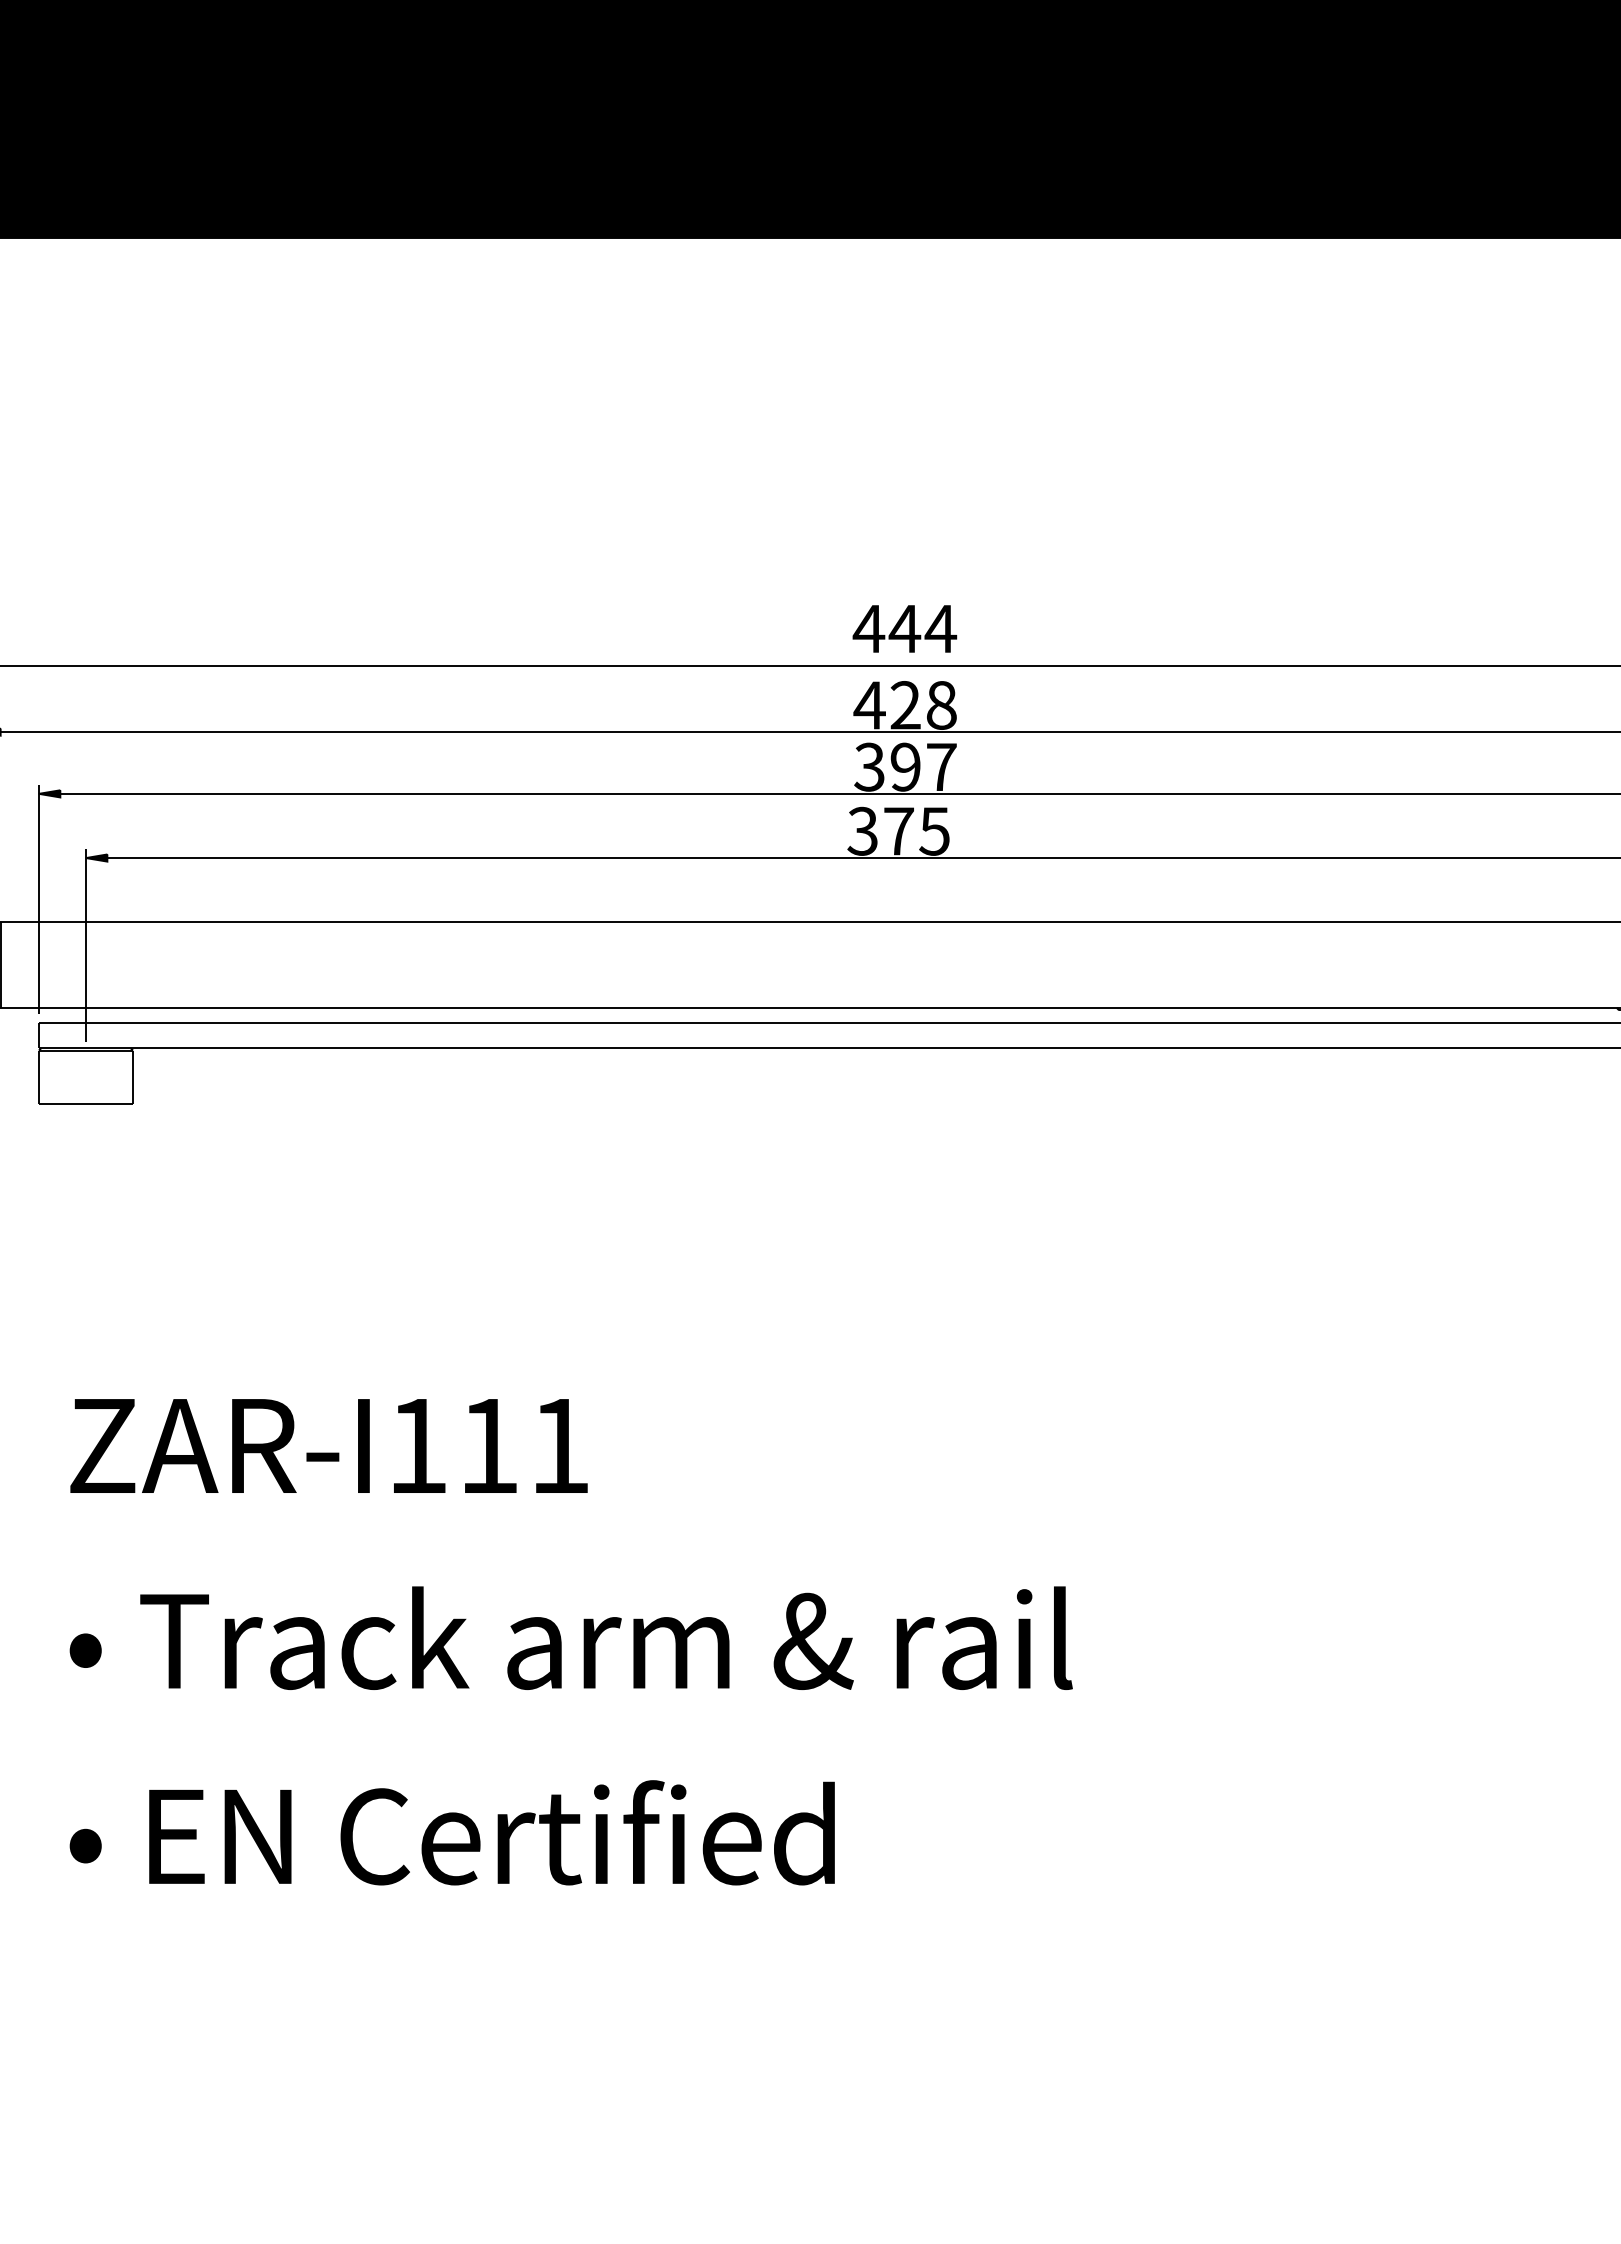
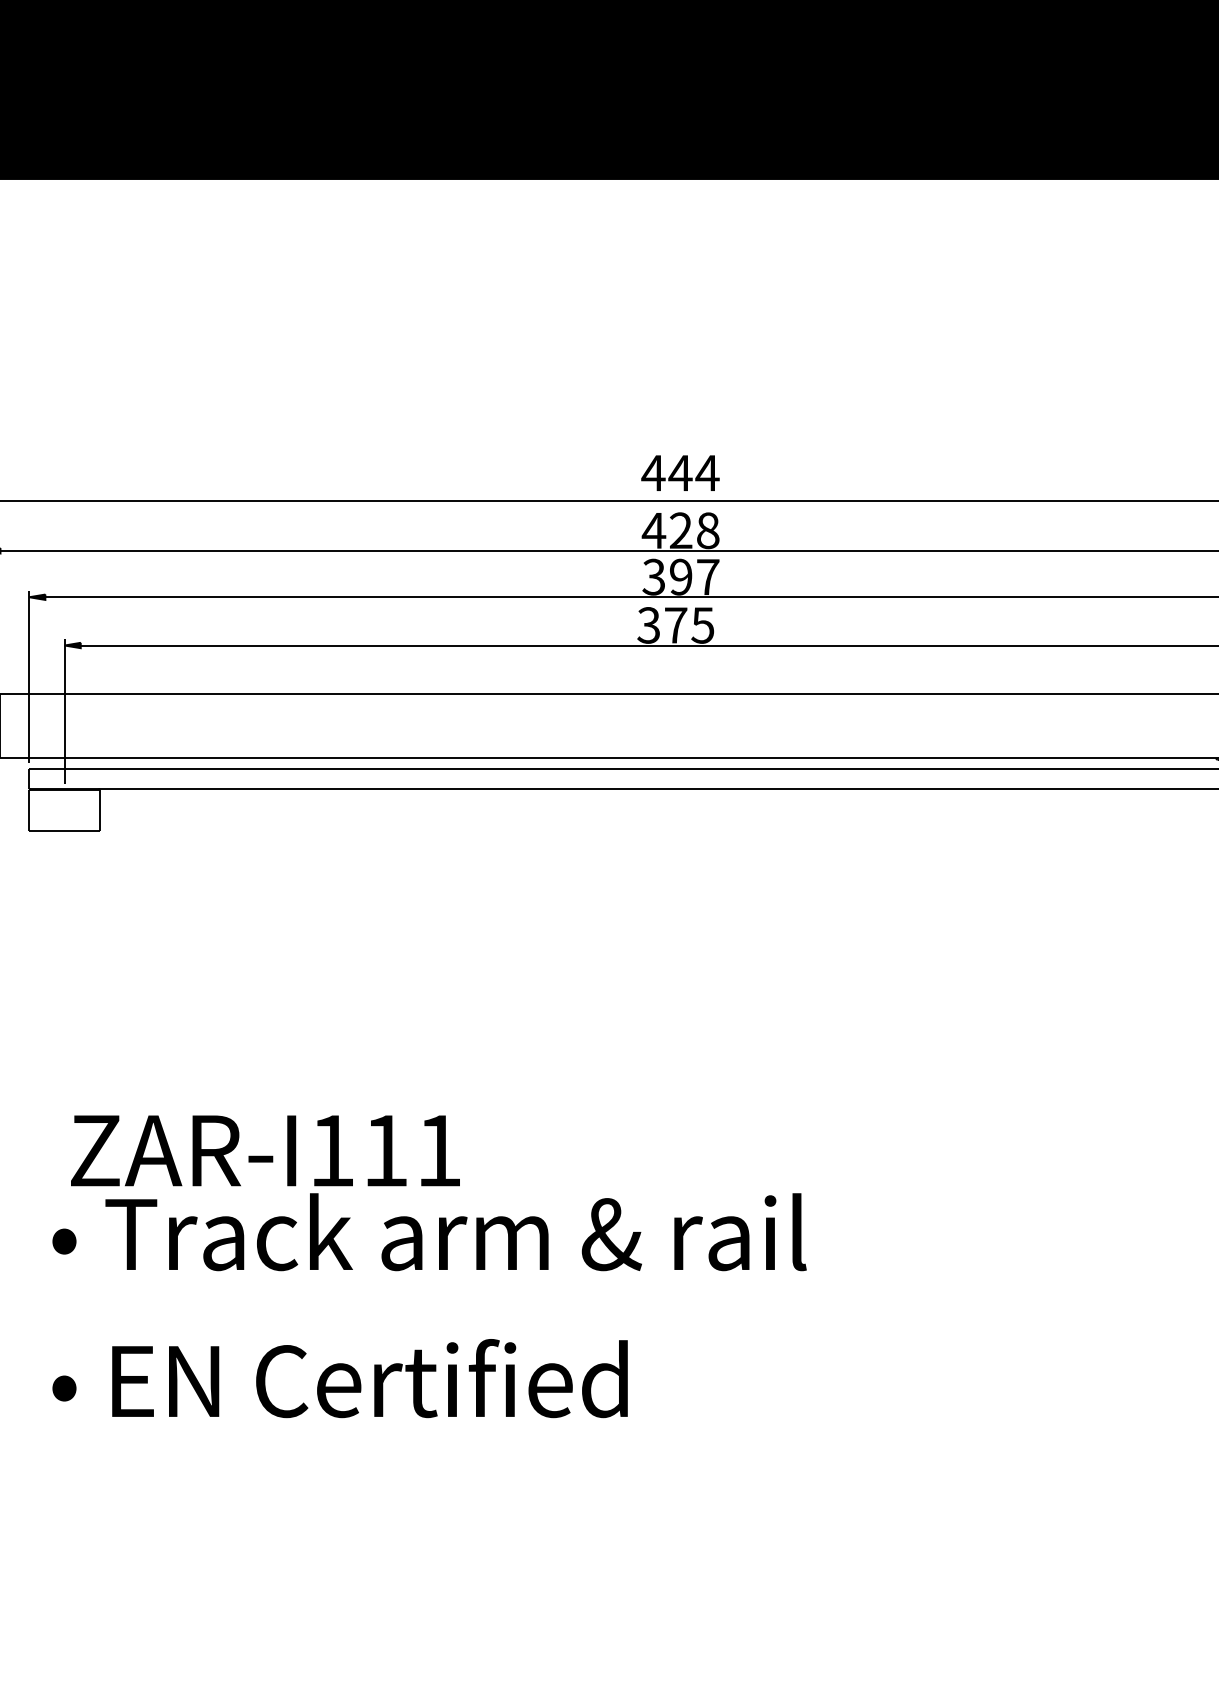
text: (328, 1445) -> (265, 1150), moved

